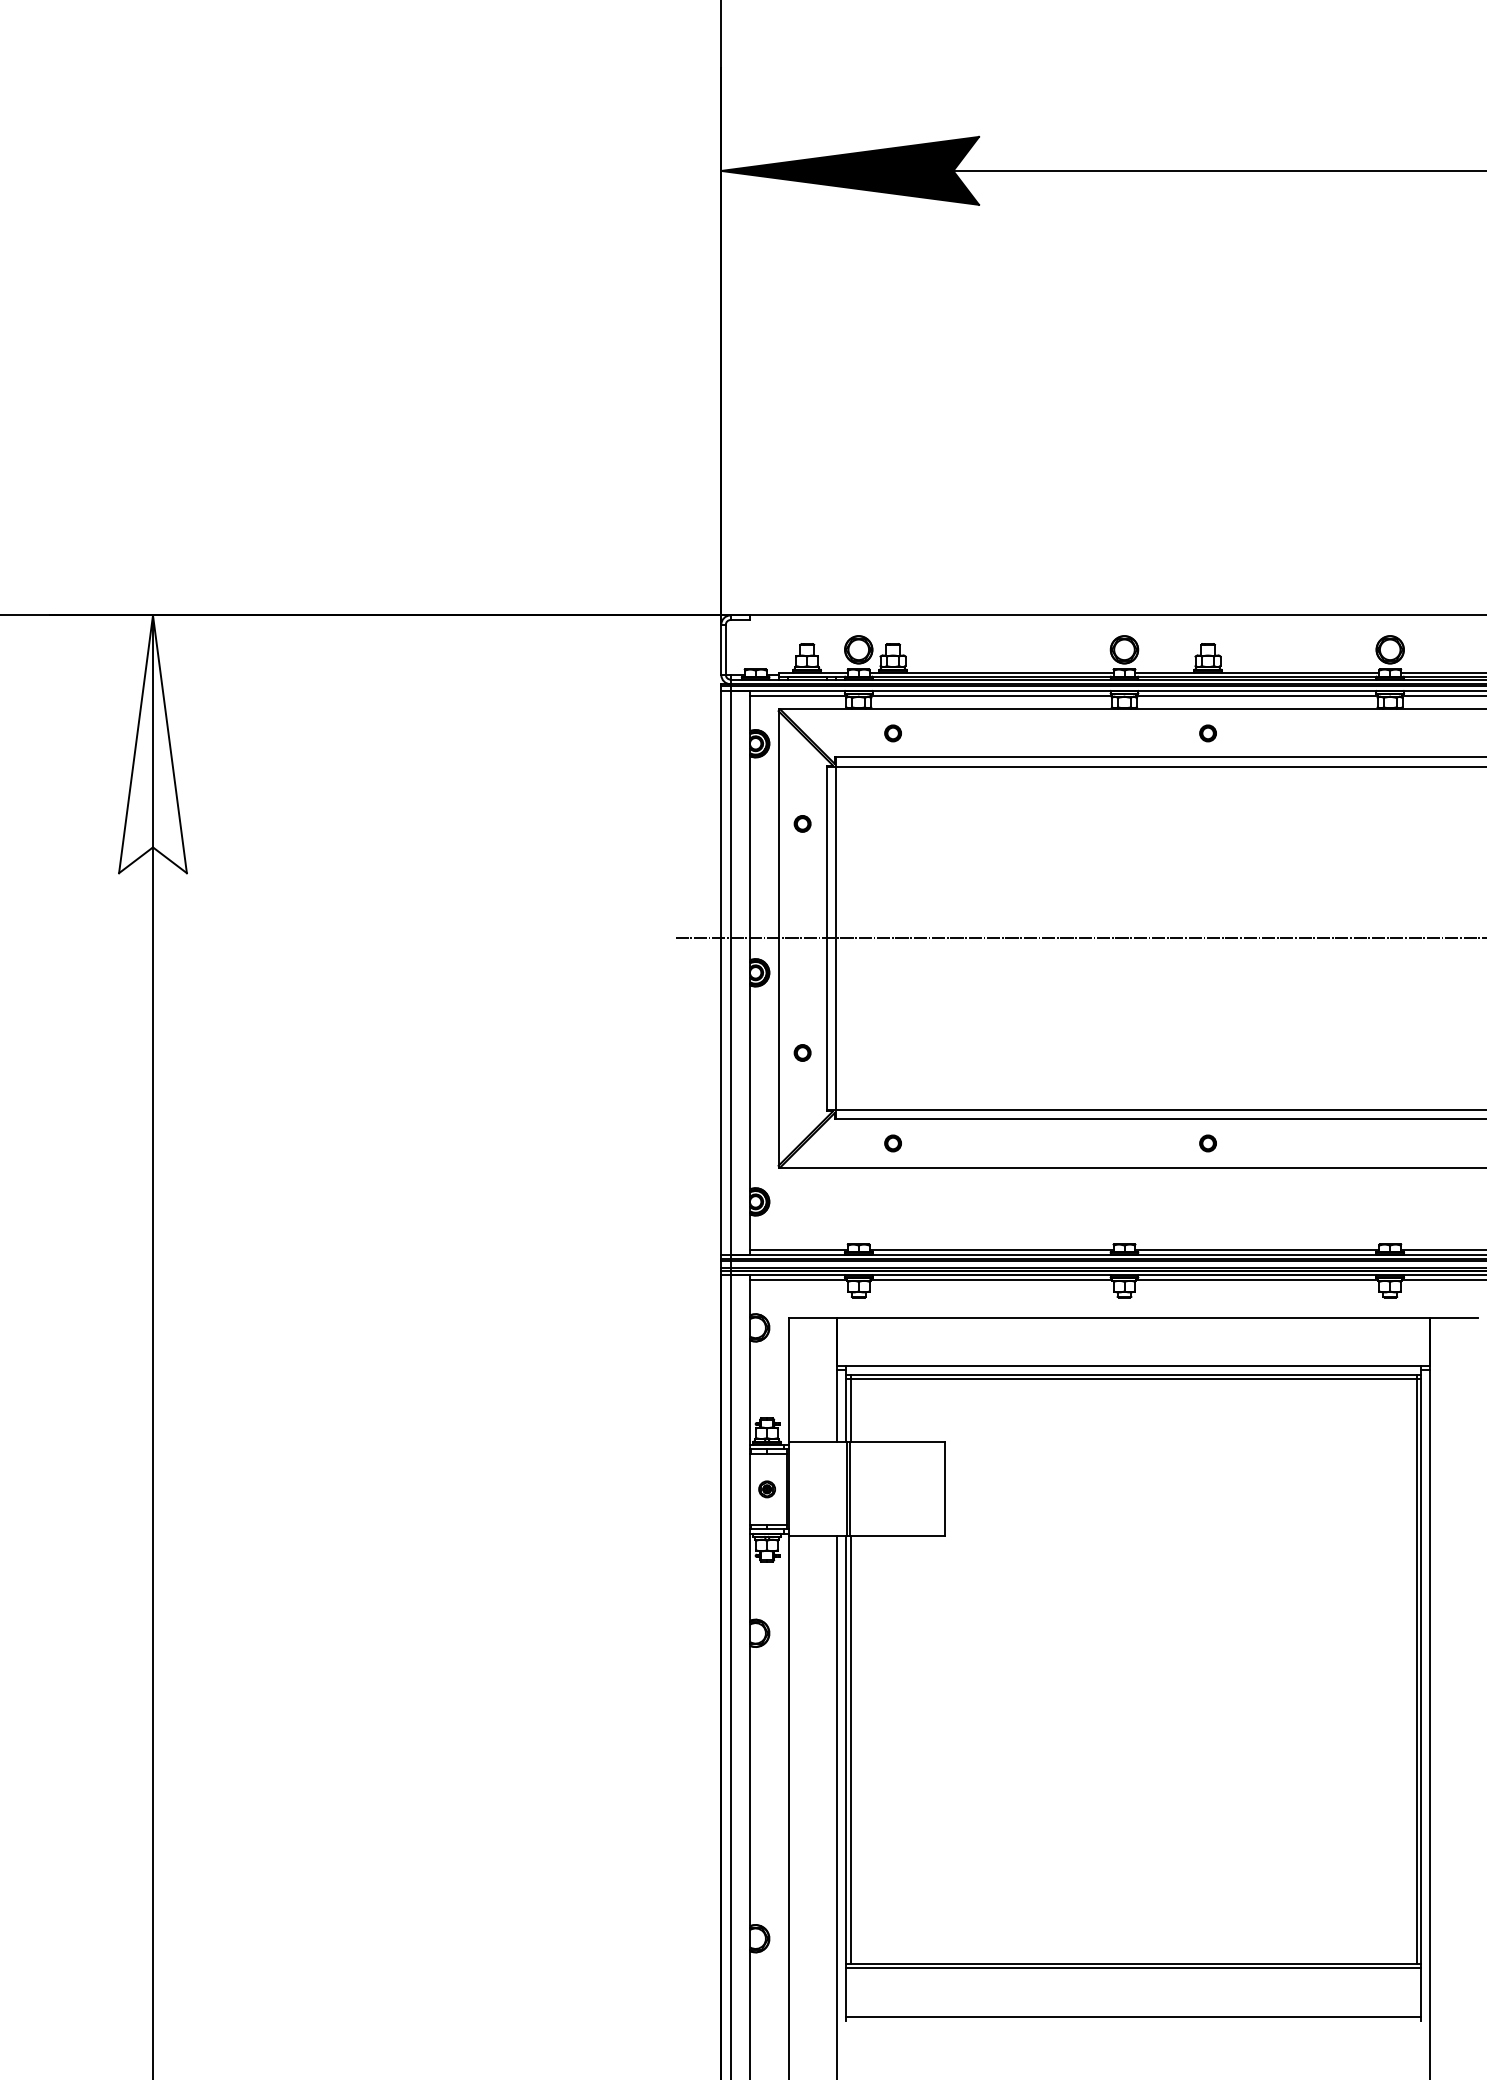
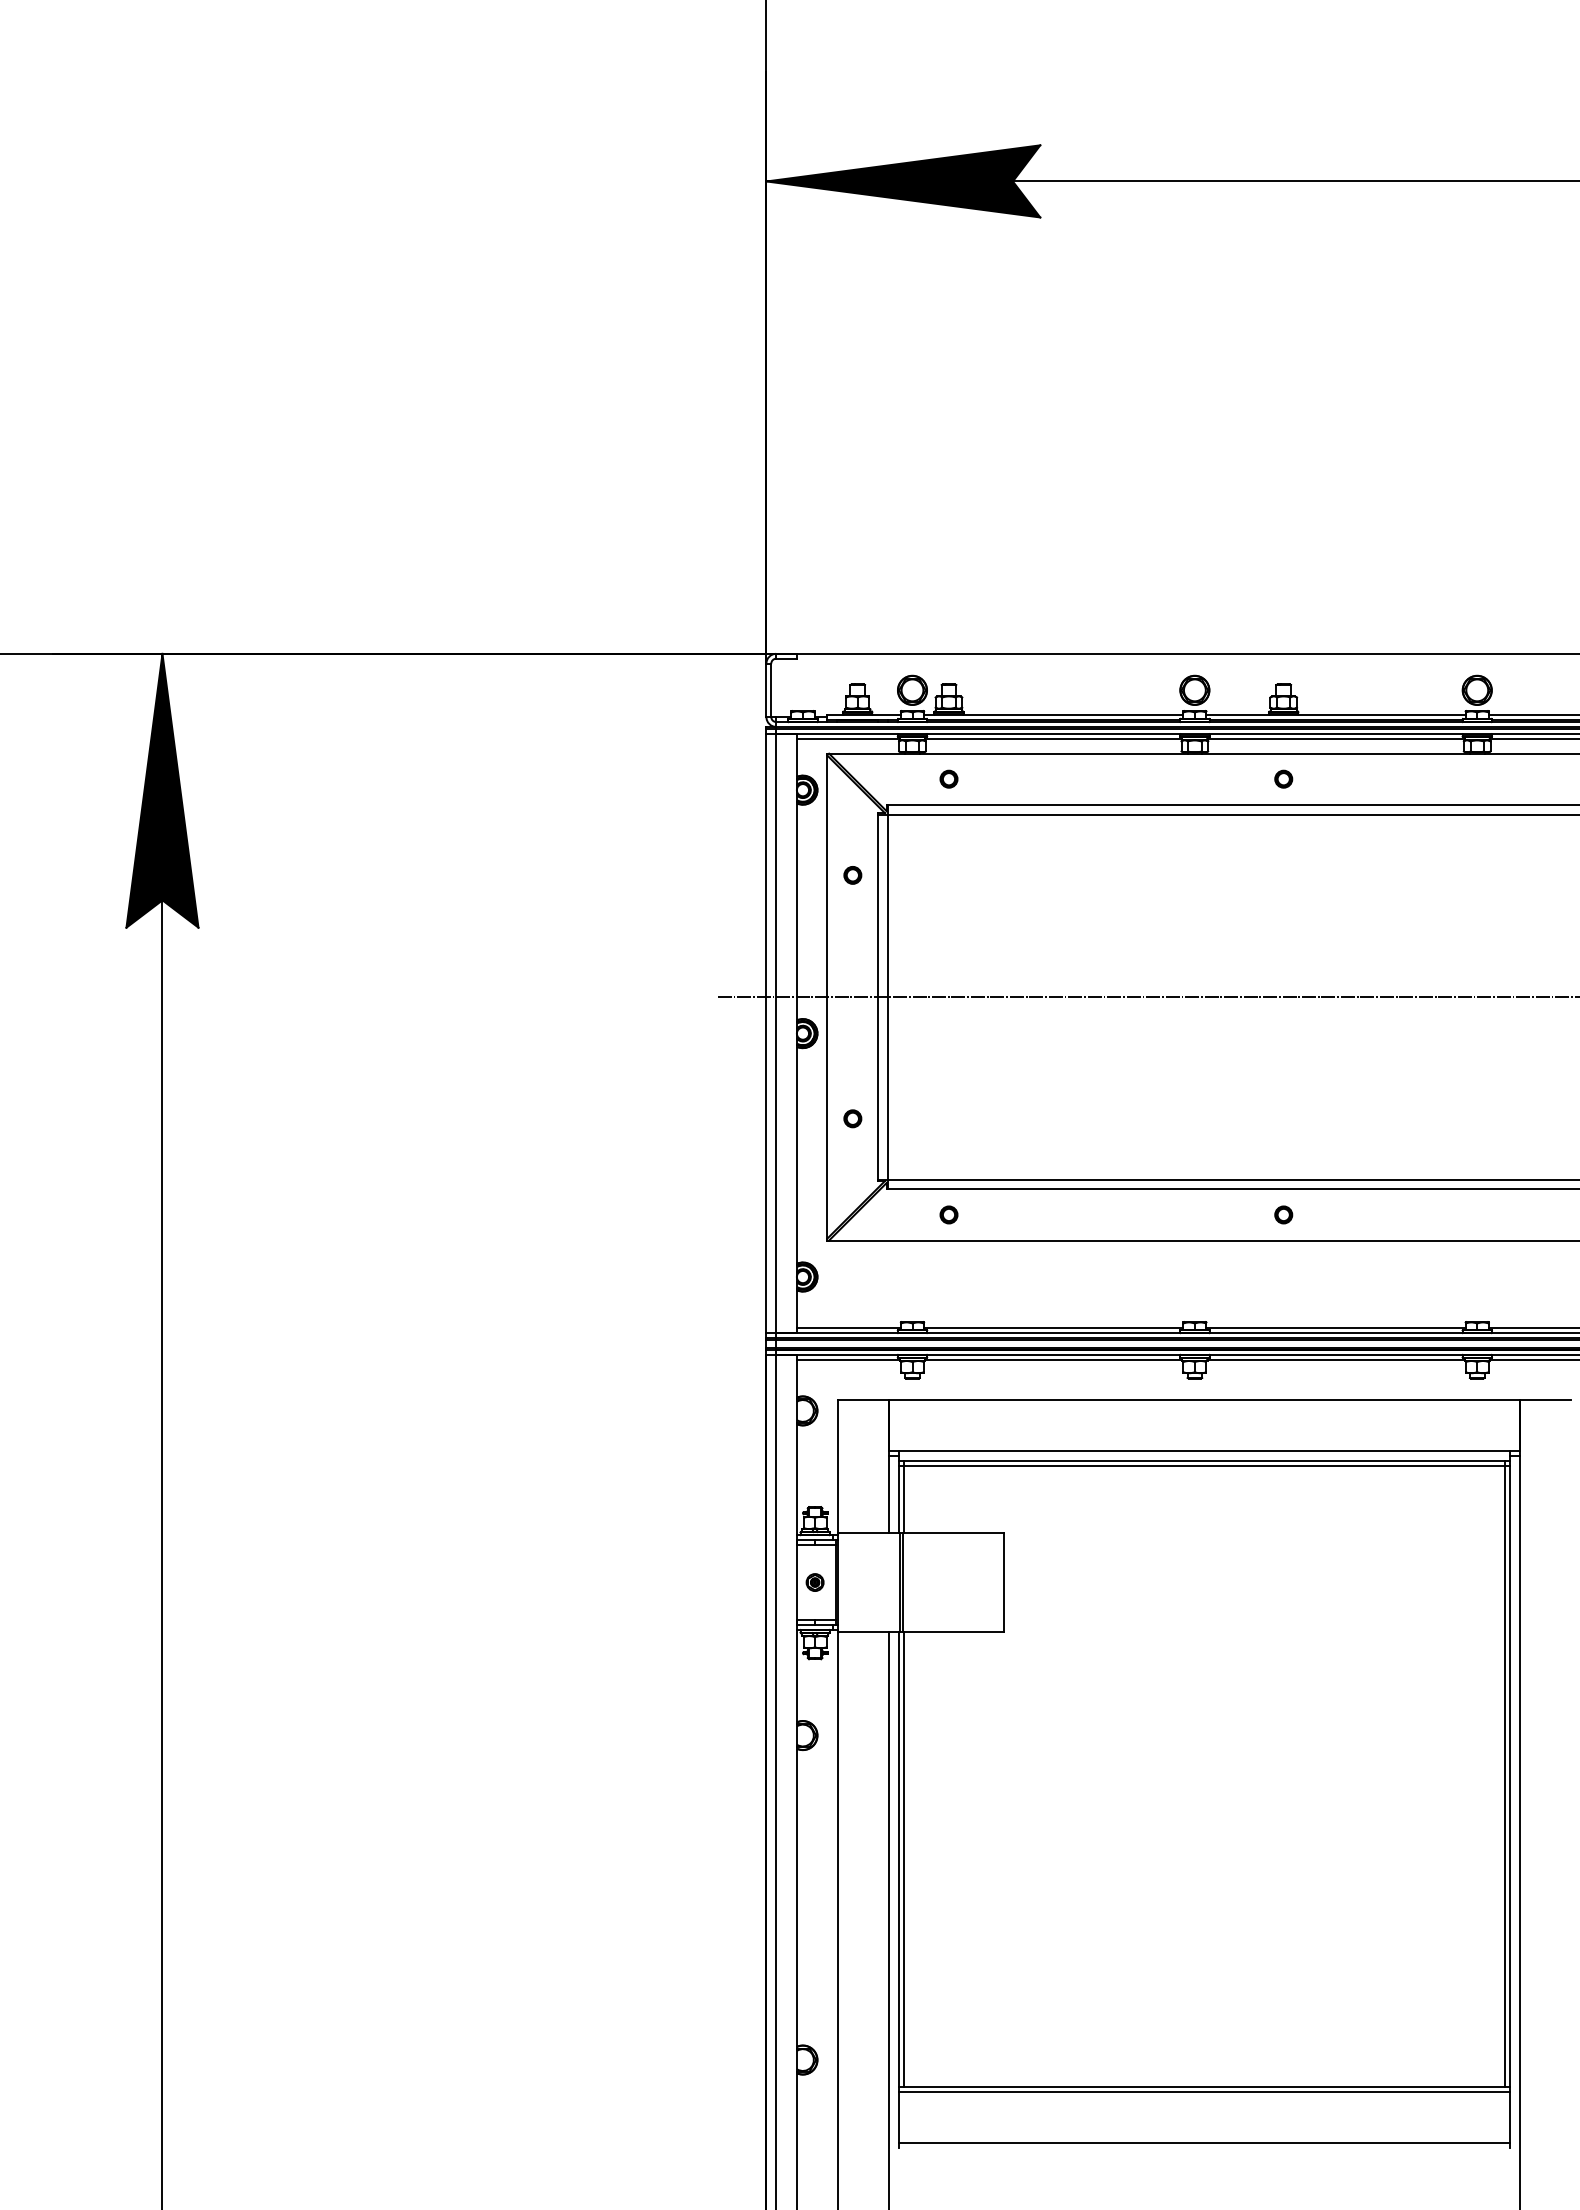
fill: (153, 744) -> (162, 790), added

